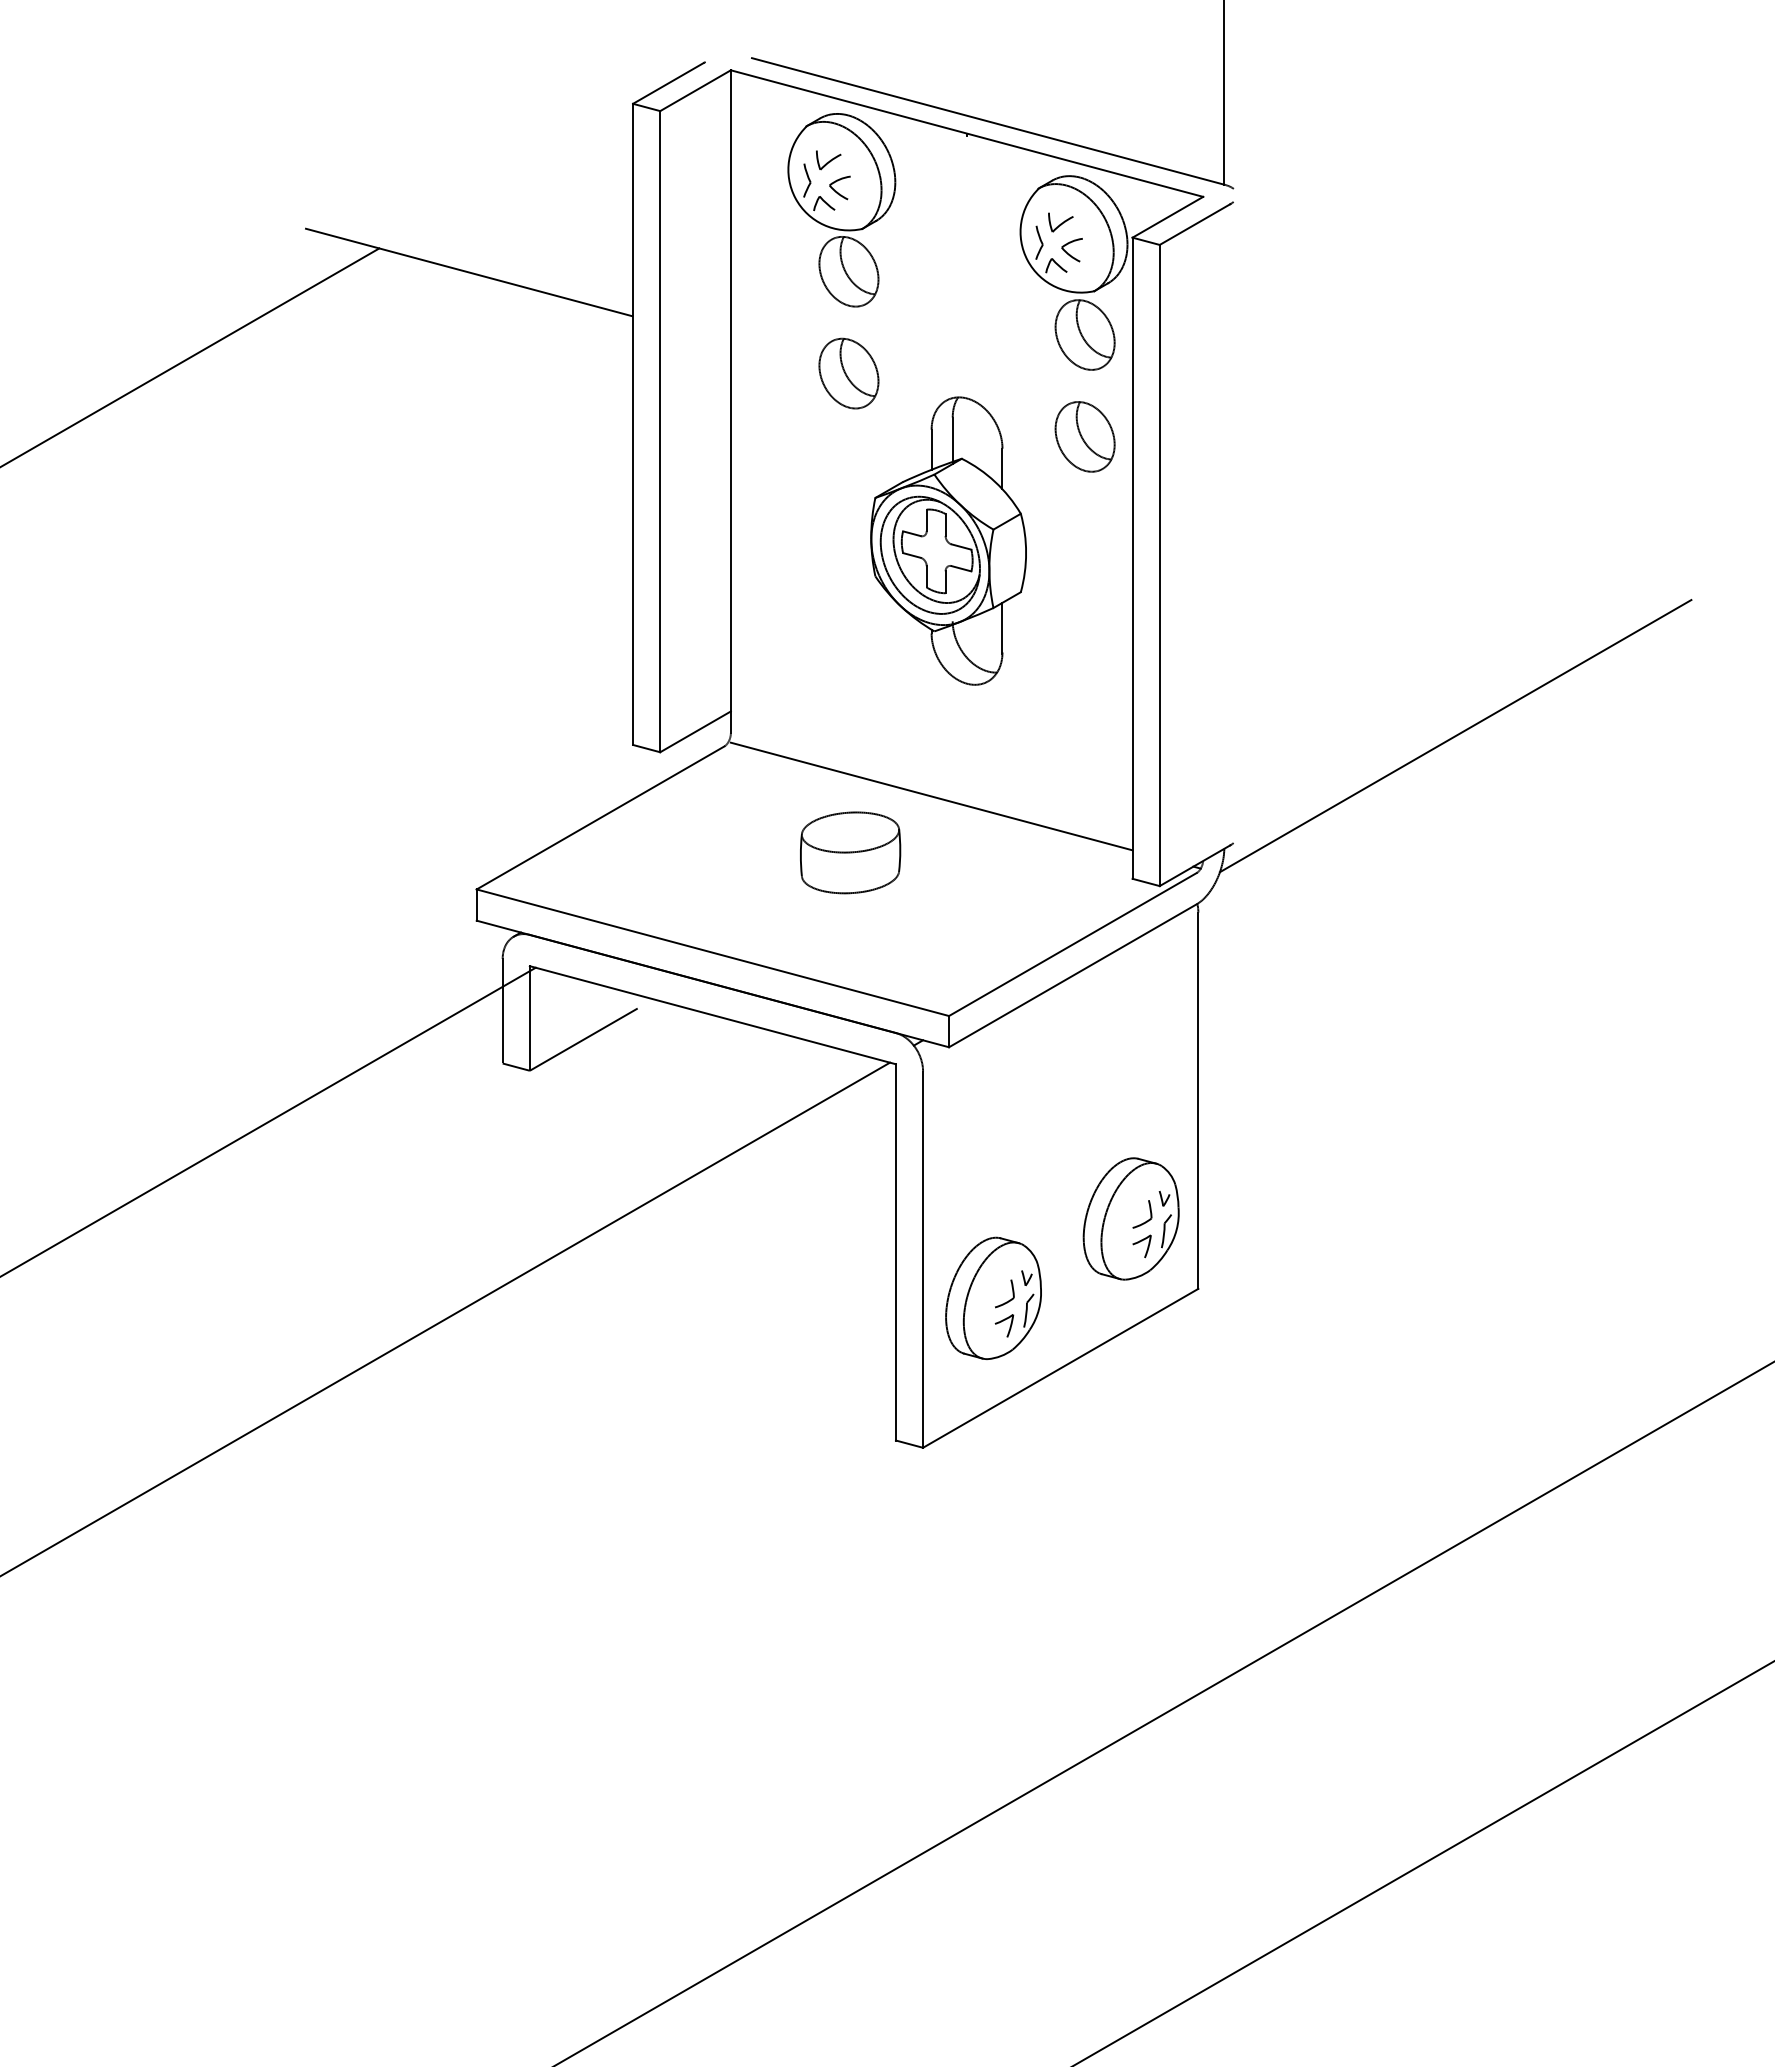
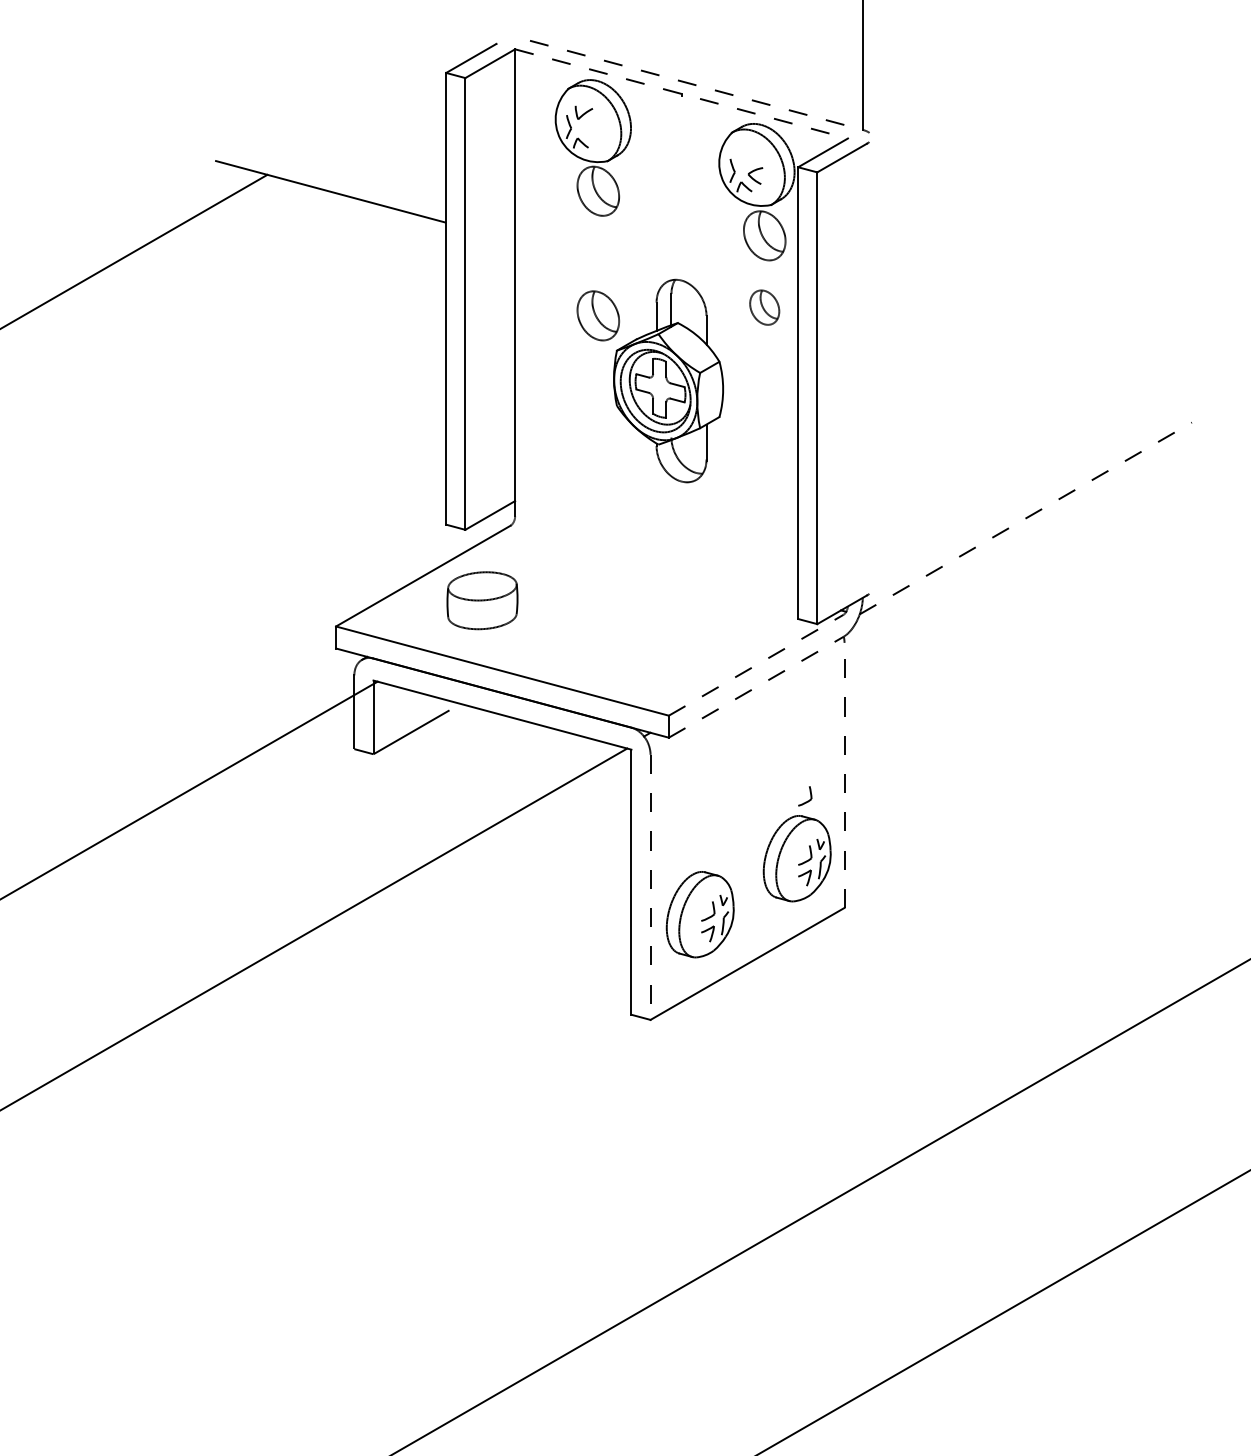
line: (988, 121) -> (696, 85), solid -> dashed
line: (967, 133) -> (681, 93), solid -> dashed
part: (839, 187) -> (591, 131), removed
part: (1060, 222) -> (747, 156), removed
part: (848, 373) -> (598, 315), moved
part: (1084, 436) -> (764, 307), size x0.7
line: (1456, 735) -> (1026, 518), solid -> dashed
line: (931, 796) -> (656, 561), removed
part: (850, 852) -> (482, 600), moved
line: (1073, 944) -> (756, 665), solid -> dashed
line: (1073, 975) -> (756, 687), solid -> dashed
line: (1198, 1100) -> (844, 775), solid -> dashed
part: (1146, 1136) -> (807, 800), added
line: (923, 1260) -> (650, 887), solid -> dashed

